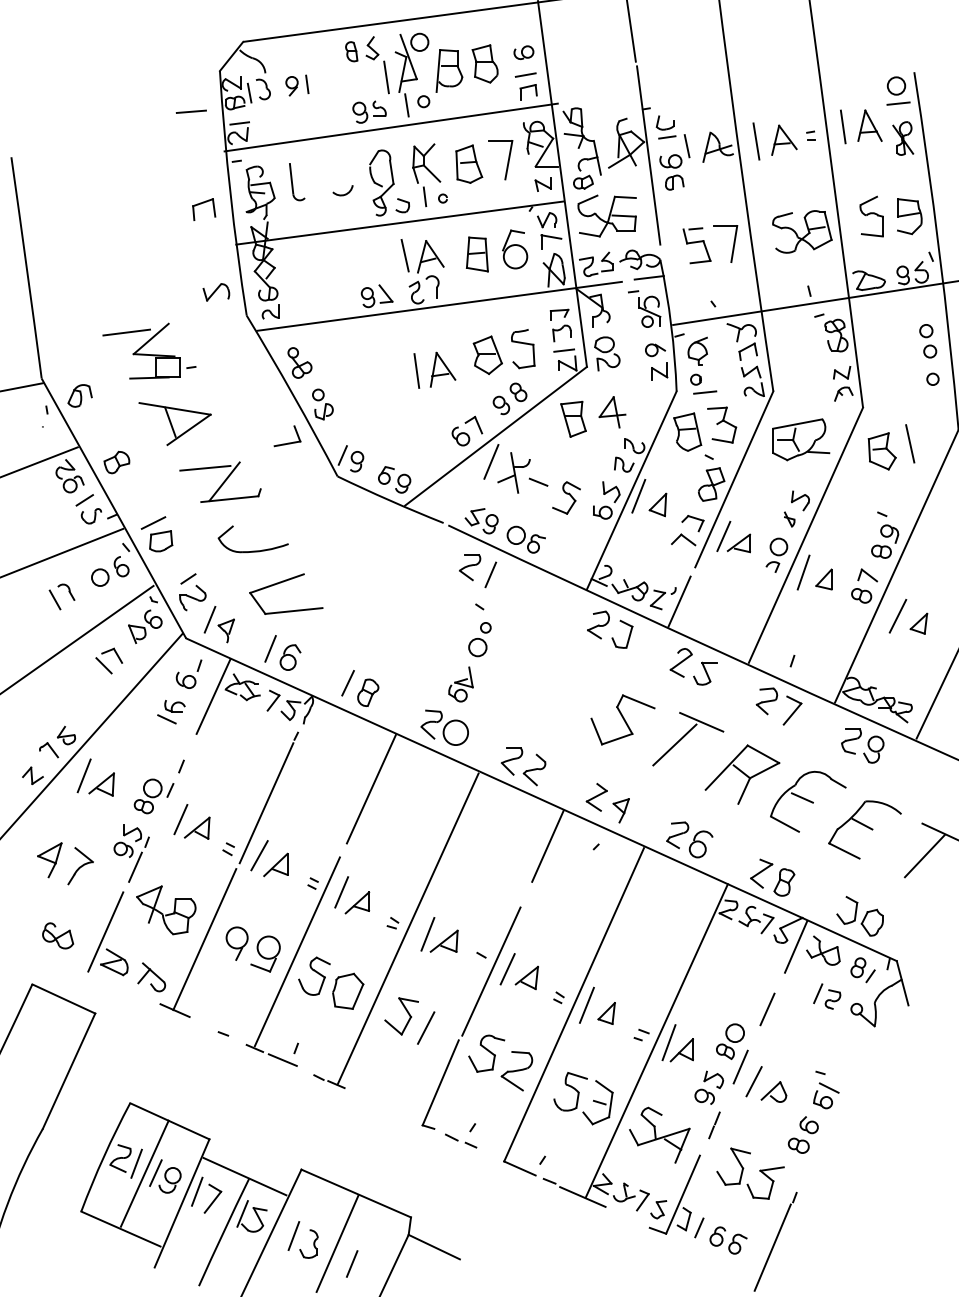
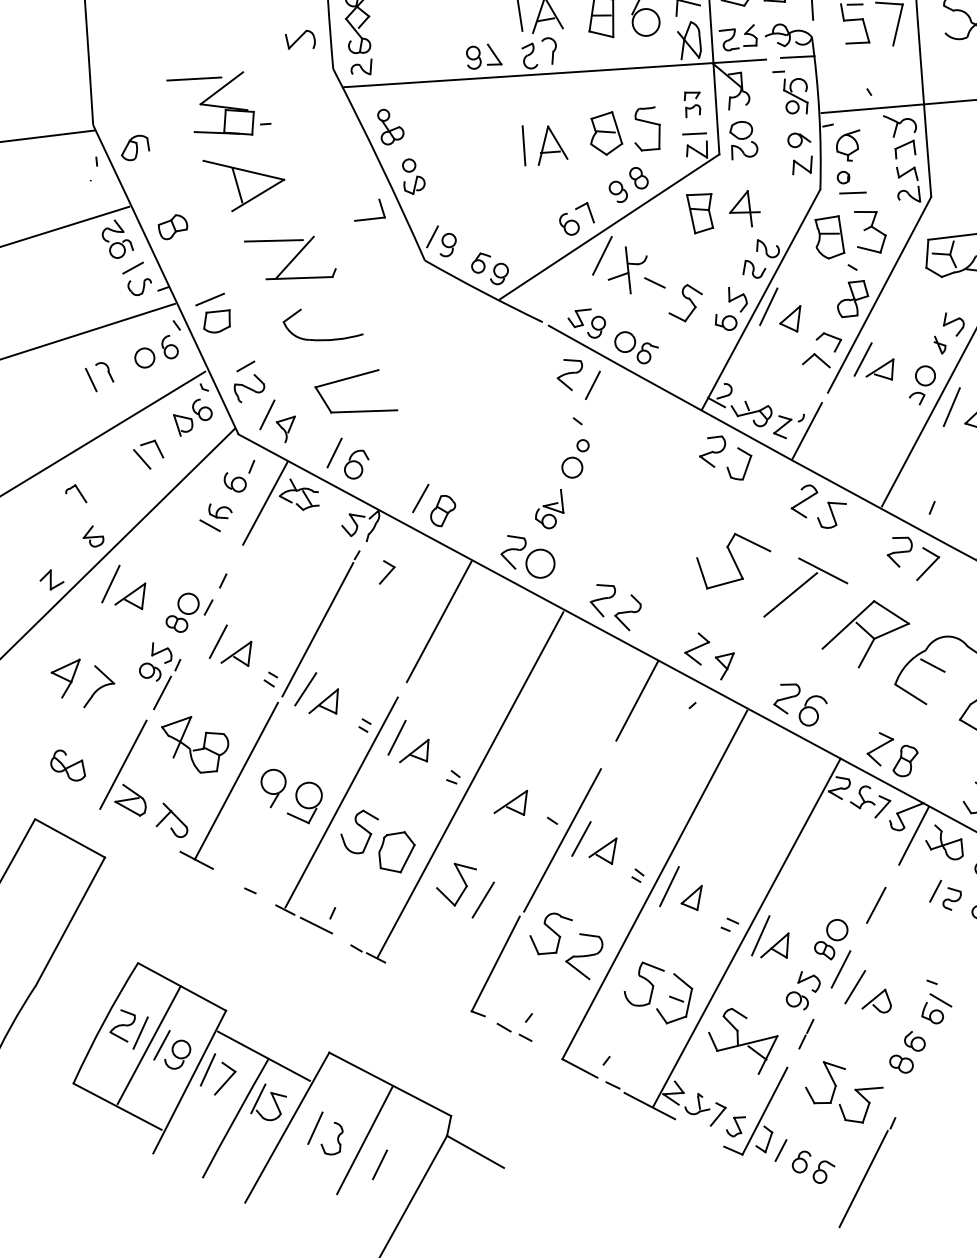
part: (560, 325) -> (692, 104), size x0.7
part: (273, 700) -> (387, 572), moved
part: (49, 750) -> (77, 493), moved
line: (427, 934) -> (492, 792), removed

